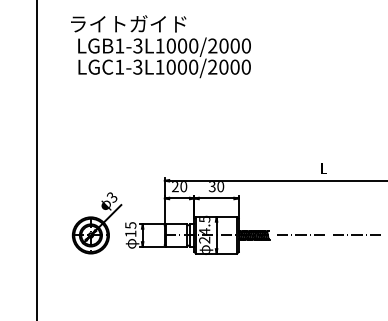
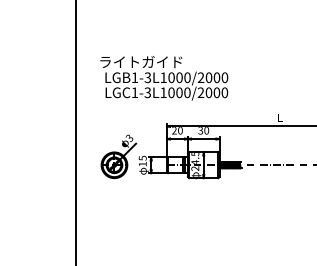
text: (161, 47) -> (164, 78), moved

